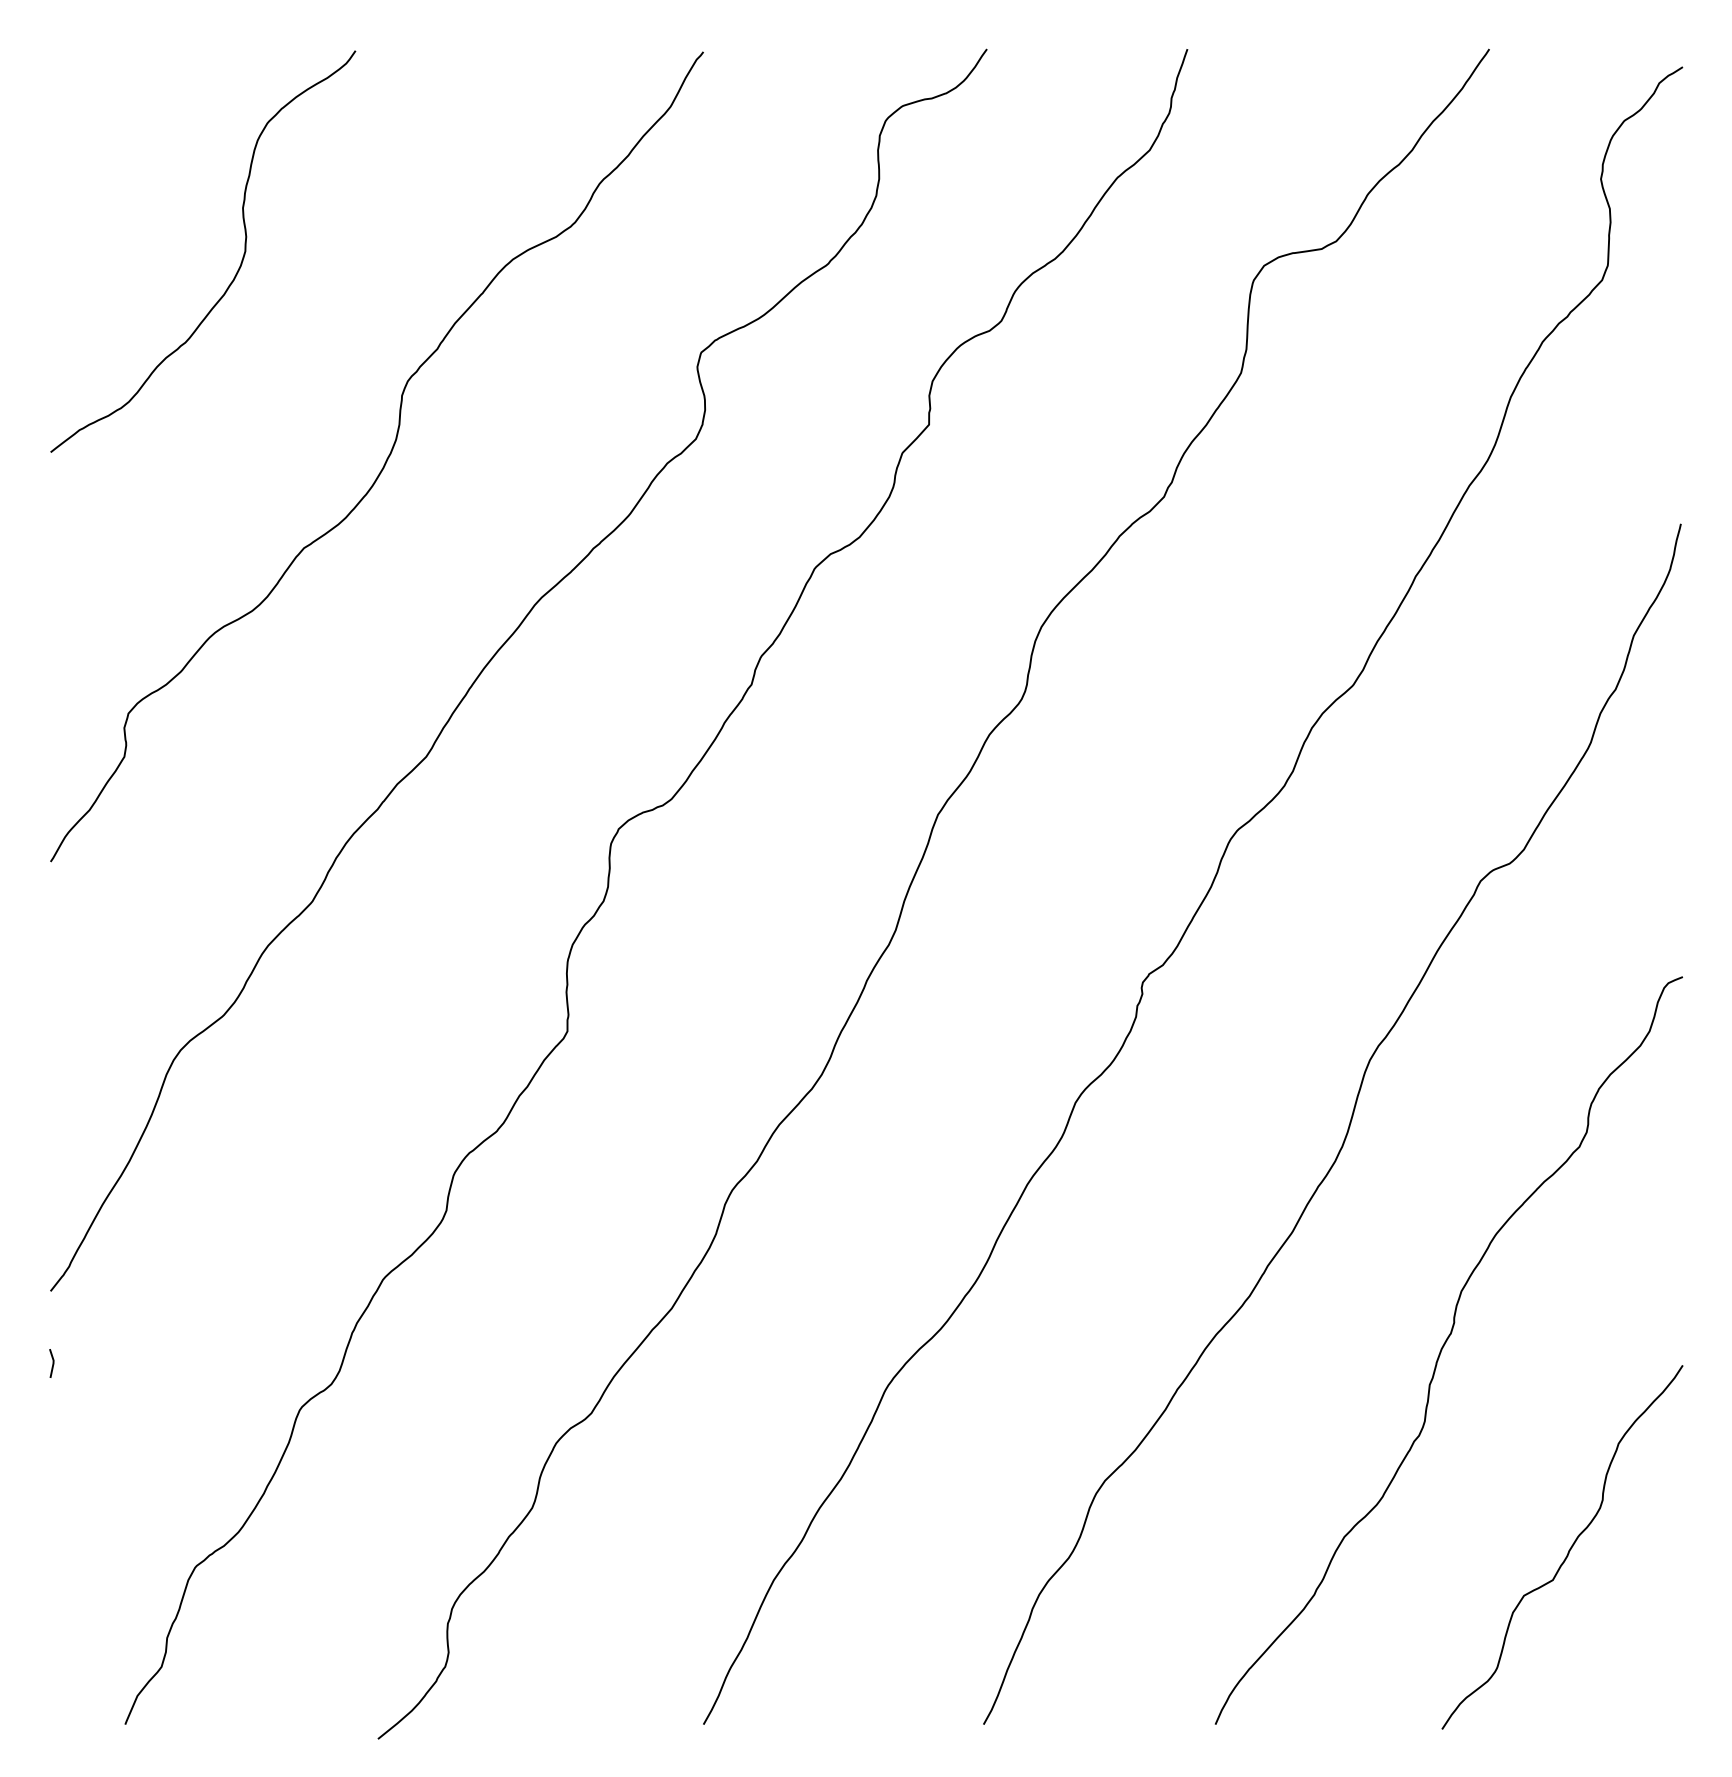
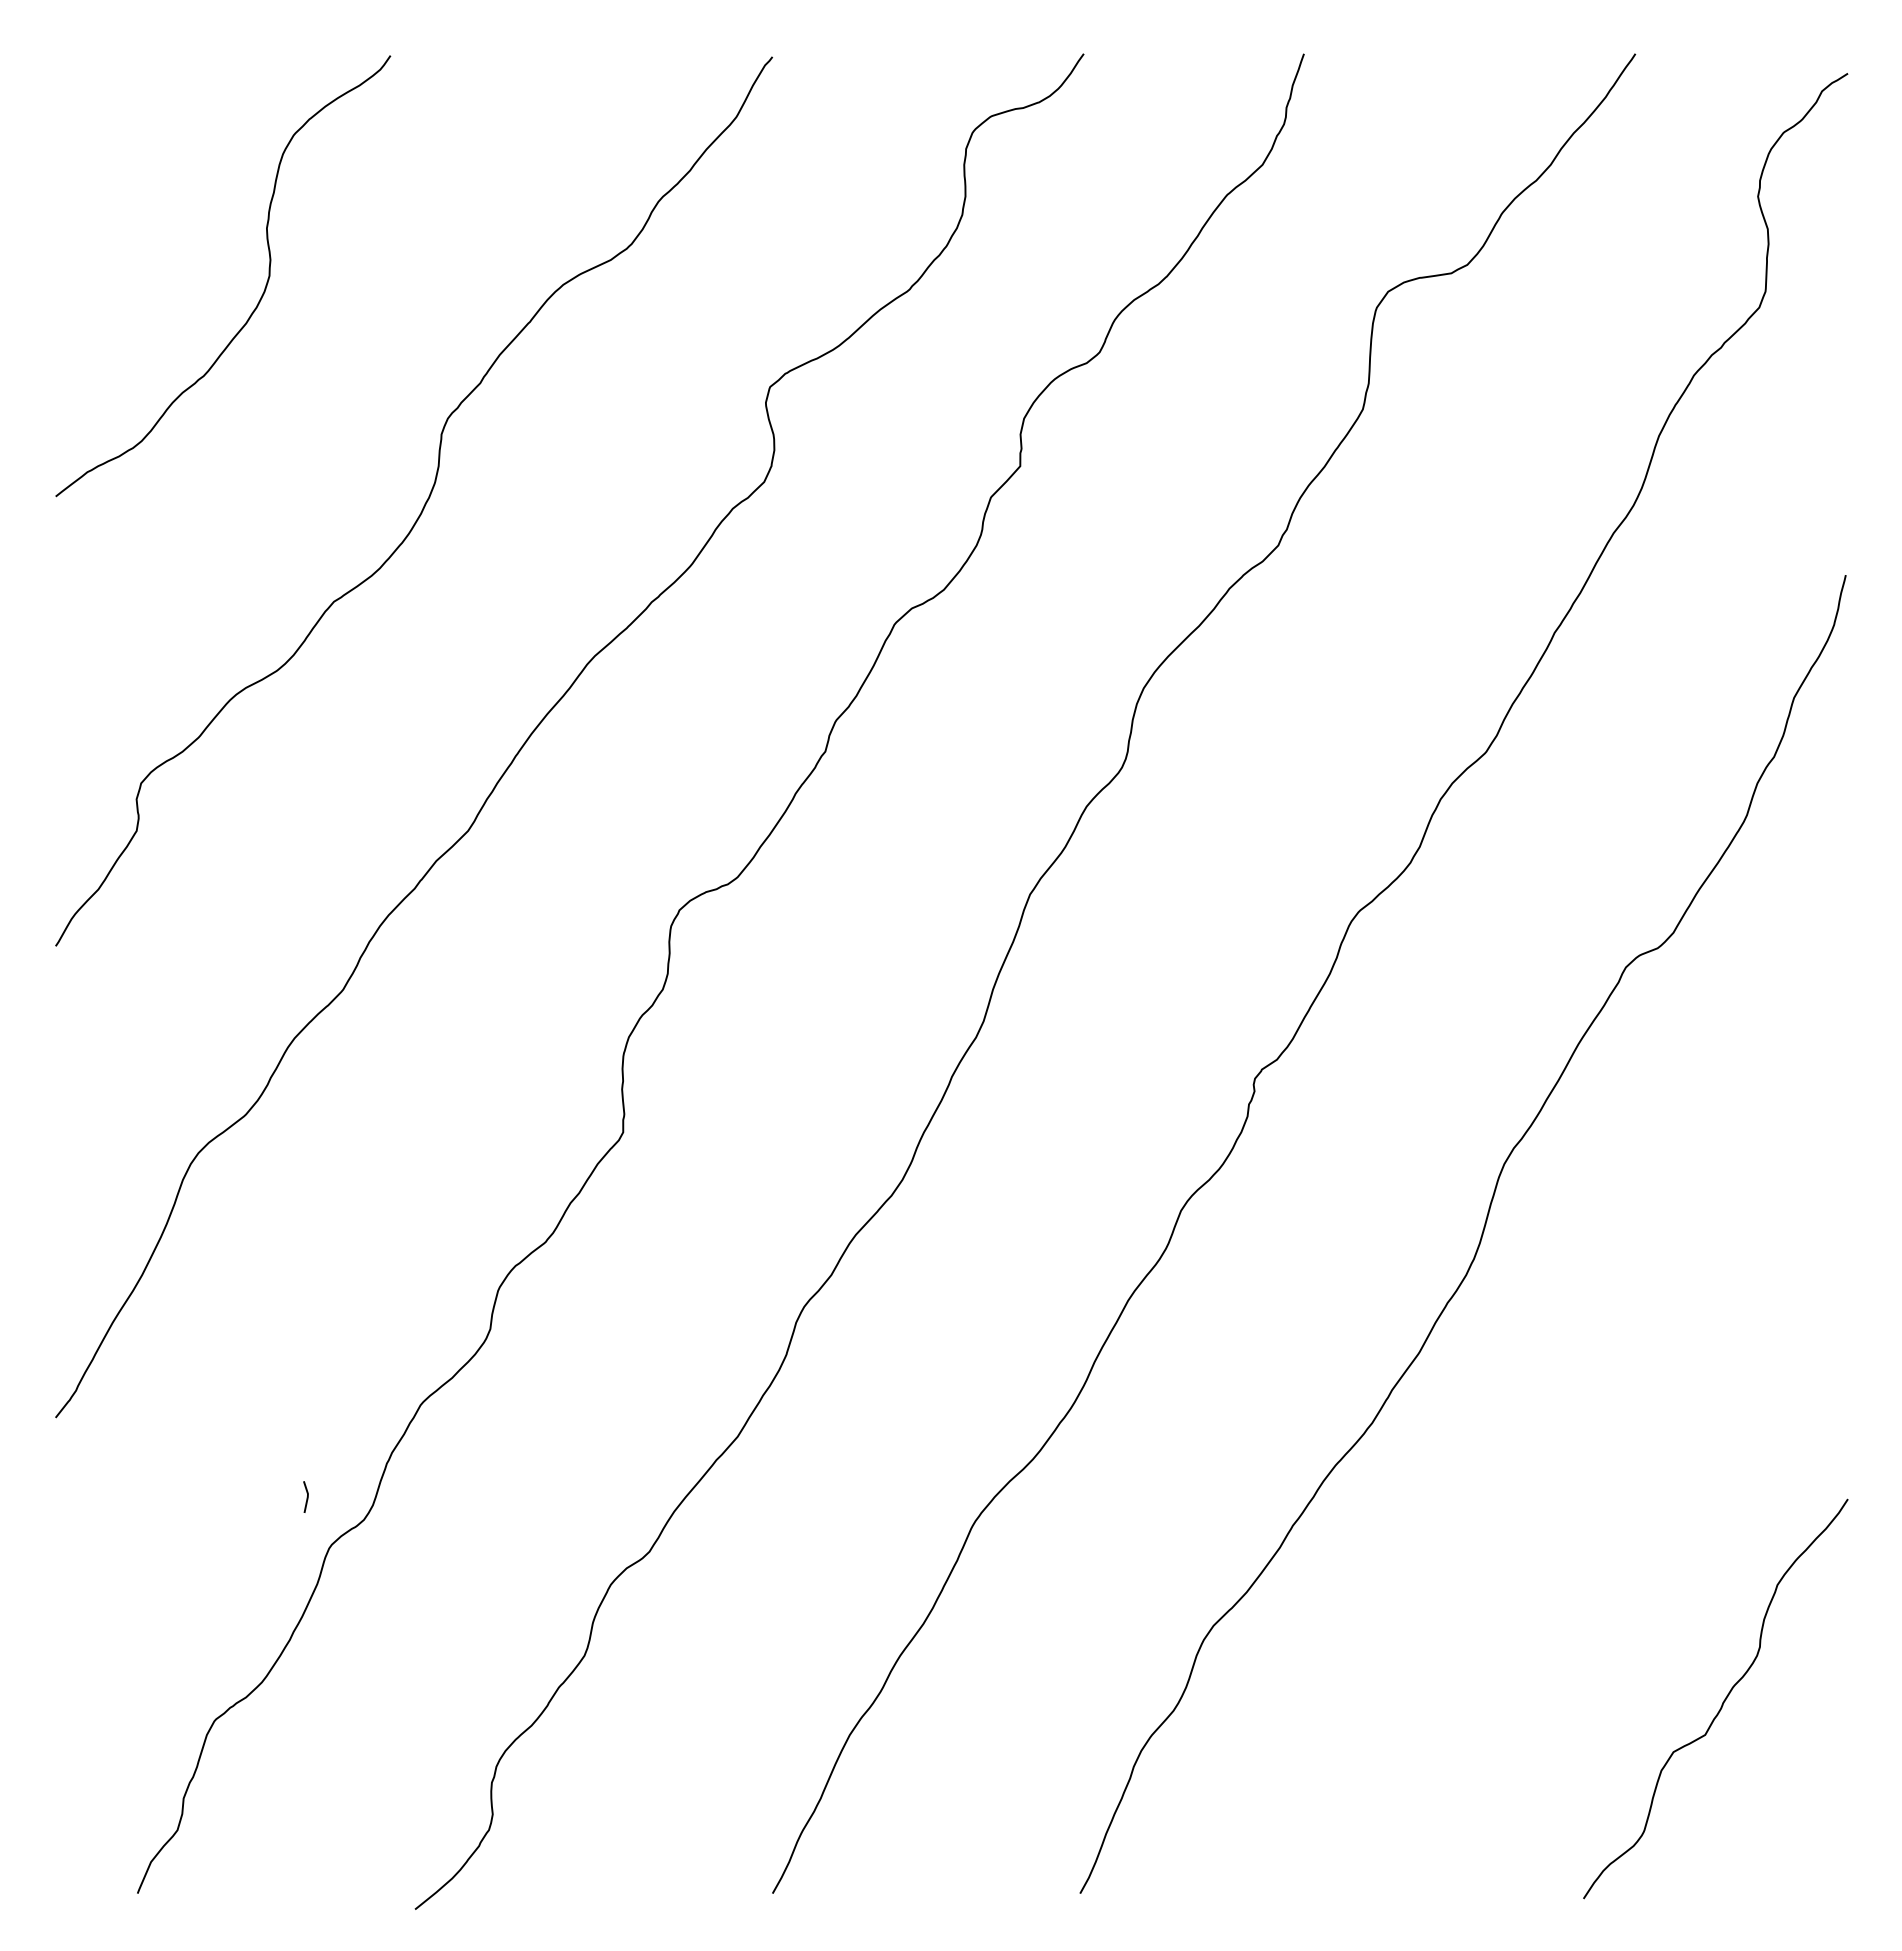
curve: (1443, 1347) -> (1585, 1479), removed
line: (52, 1363) -> (306, 1497), moved

